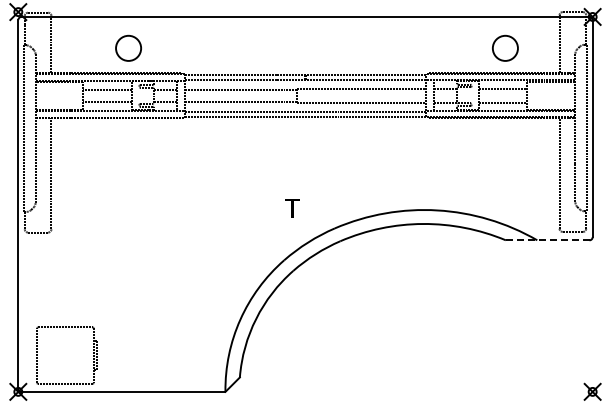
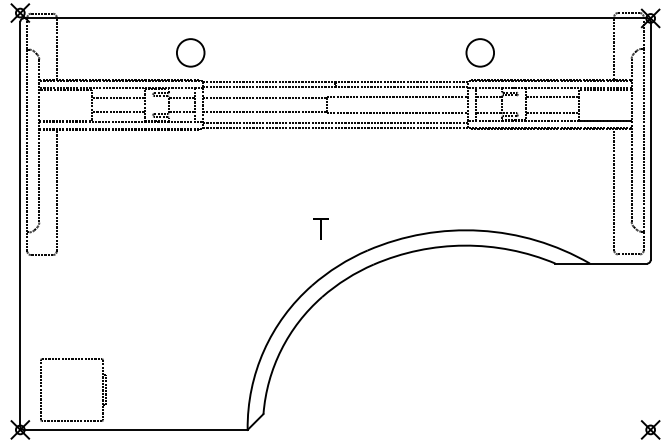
circle: (128, 47) -> (190, 51), moved
circle: (505, 47) -> (480, 51), moved
line: (547, 240) -> (601, 263), dashed -> solid

